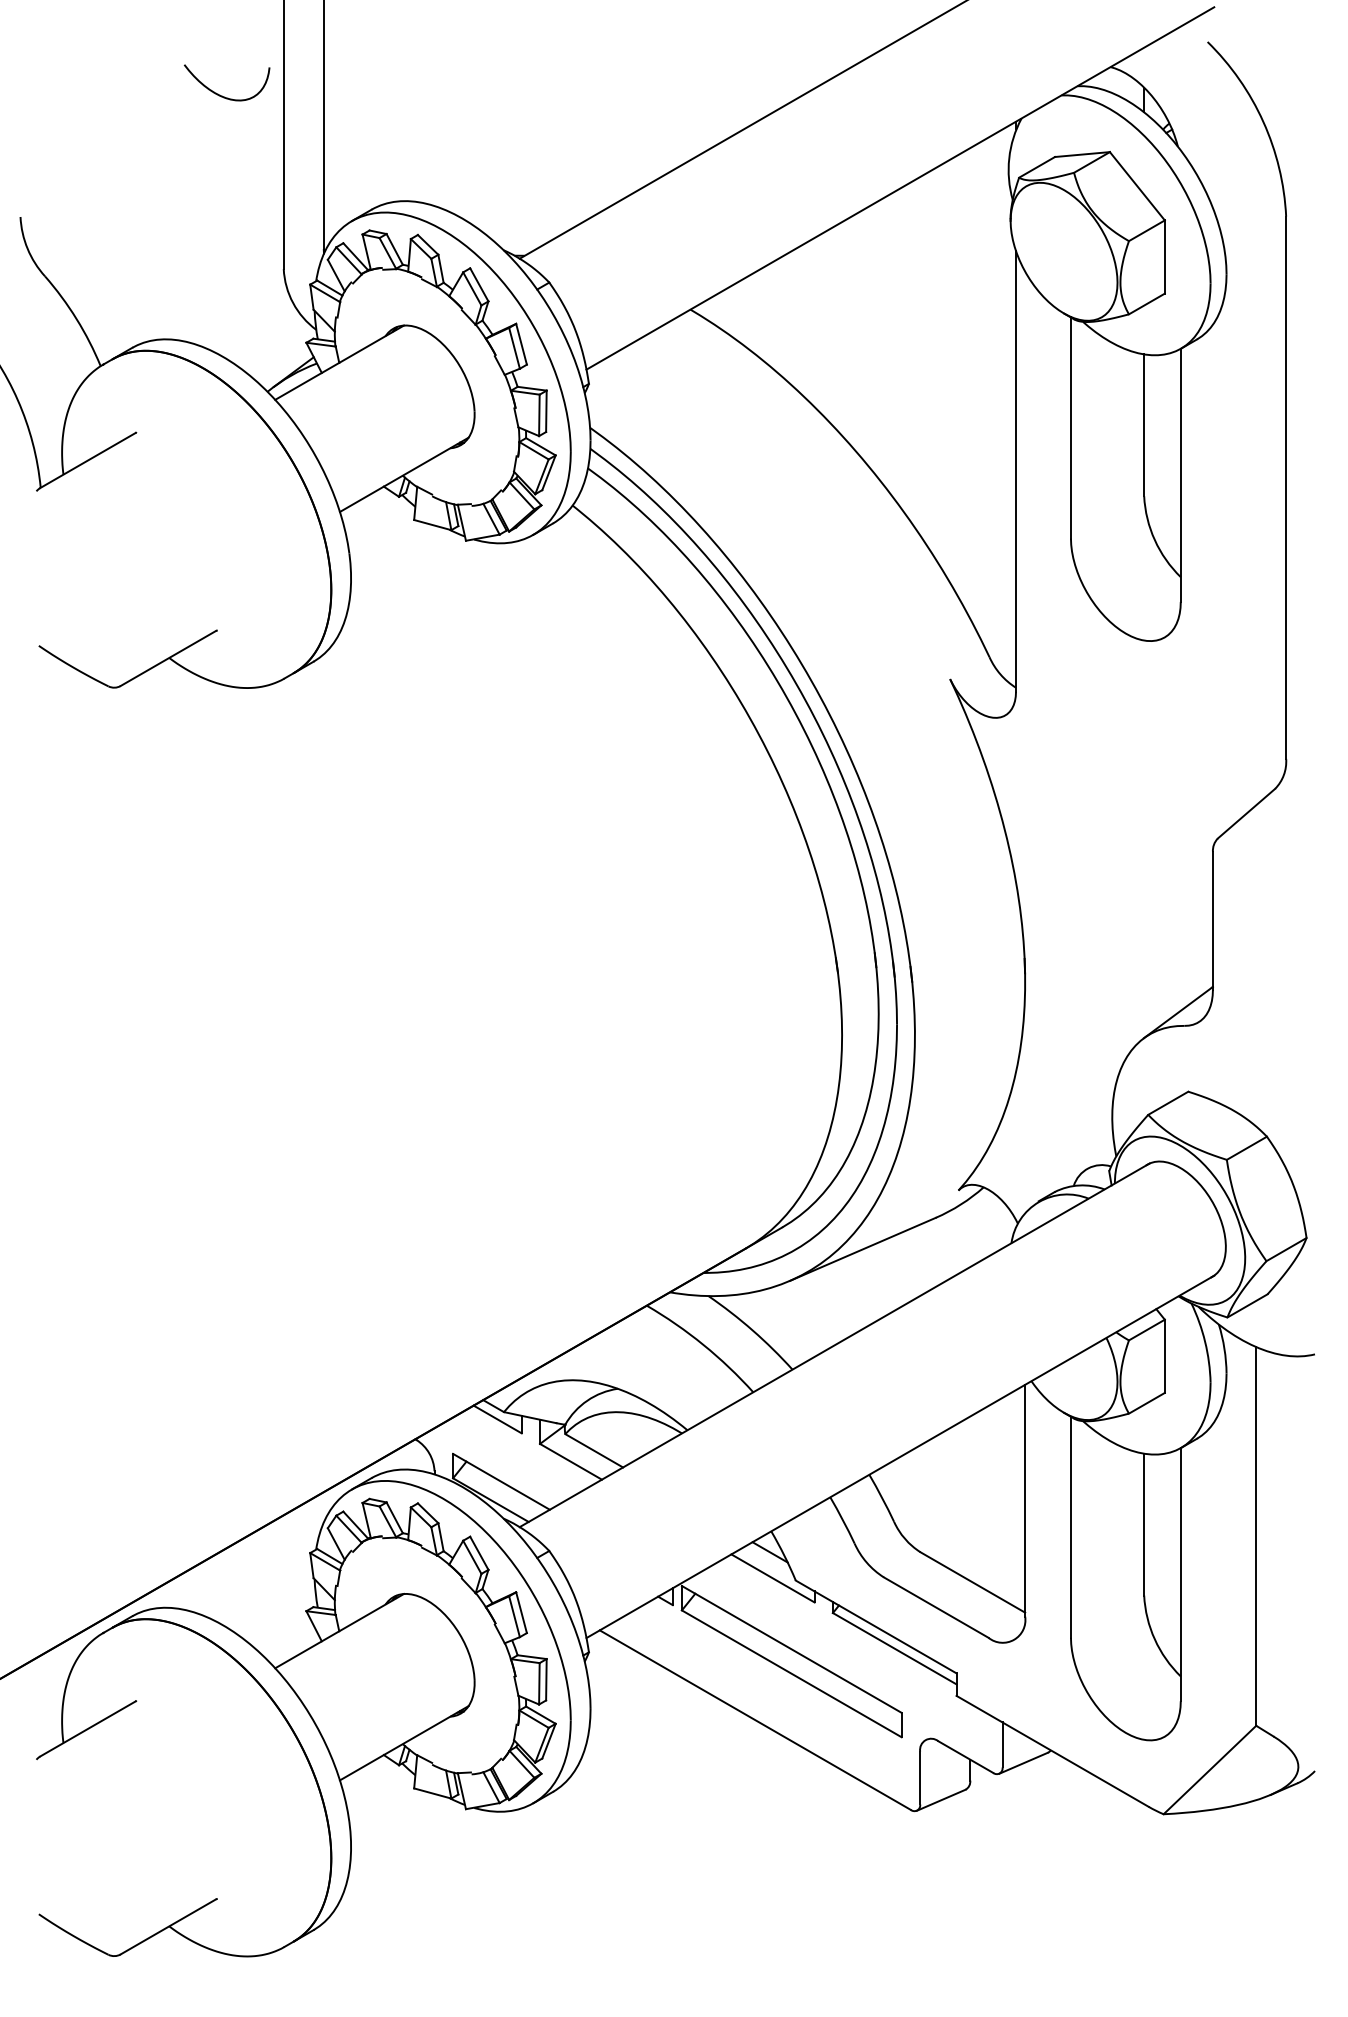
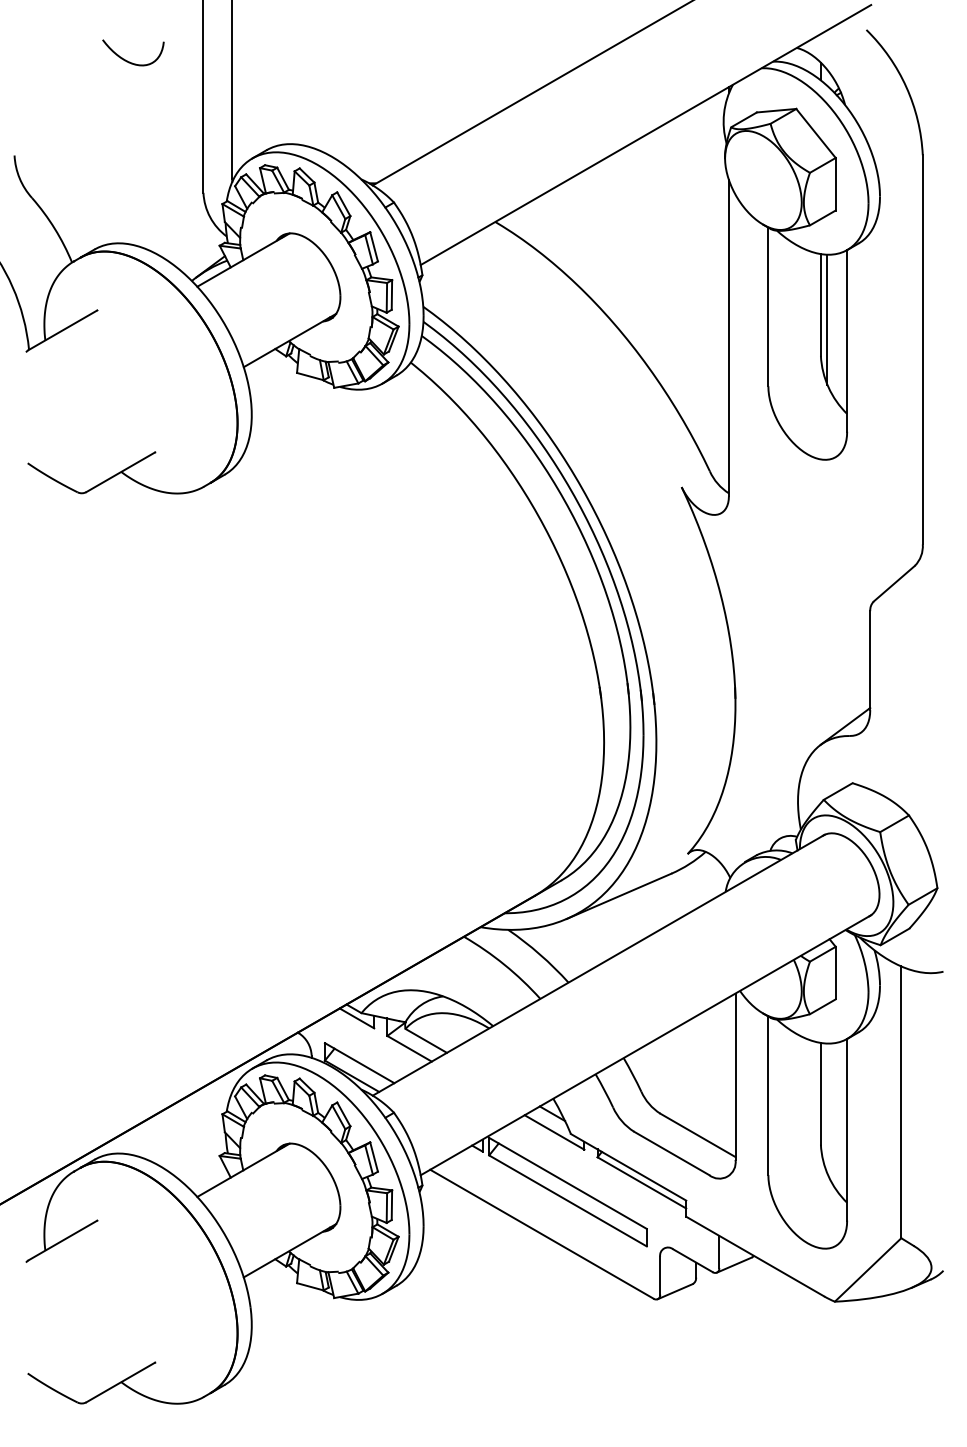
curve: (220, 94) -> (128, 61), moved
line: (1153, 445) -> (827, 319), added

